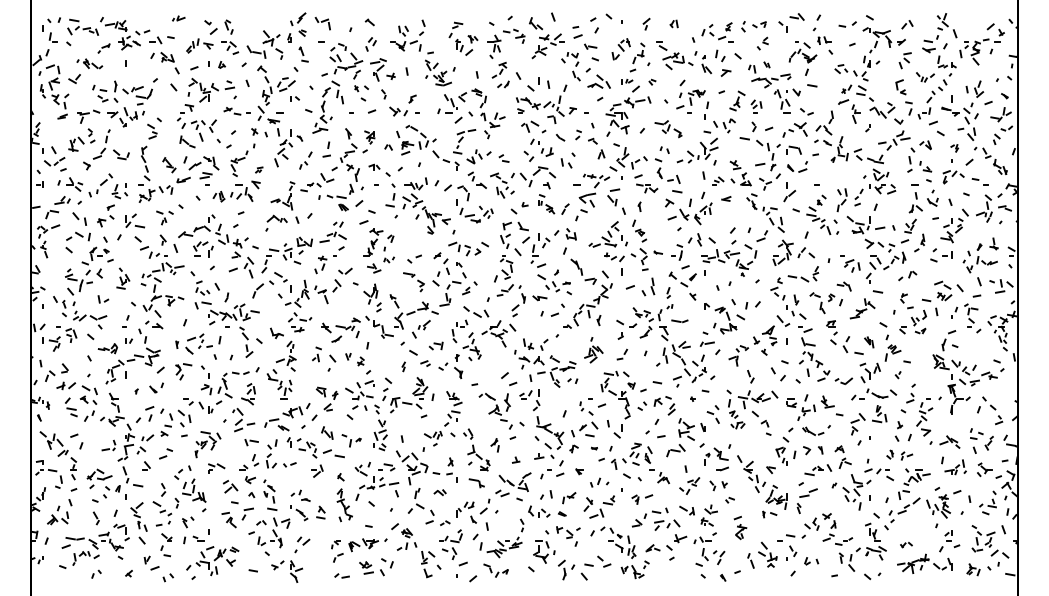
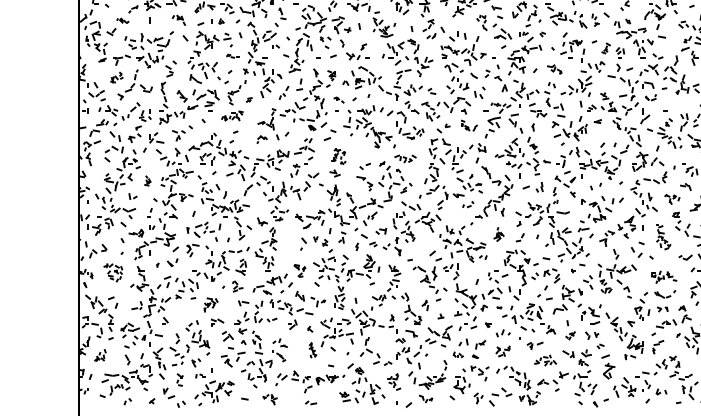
part: (723, 62) -> (595, 19), size x0.6
part: (89, 63) -> (122, 20), size x0.6
part: (164, 63) -> (178, 20), size x0.6
part: (570, 66) -> (481, 22), size x0.7
part: (737, 100) -> (606, 48), size x0.7
part: (236, 111) -> (232, 56), size x0.6
part: (668, 129) -> (554, 69), size x0.7
part: (81, 139) -> (116, 77), size x0.6
part: (797, 166) -> (650, 97), size x0.7
part: (379, 169) -> (339, 99), size x0.6
part: (236, 191) -> (232, 116), size x0.6
part: (553, 204) -> (468, 125), size x0.7
part: (276, 222) -> (262, 139), size x0.6
part: (378, 245) -> (338, 156), size x0.6
part: (468, 248) -> (405, 158), size x0.7
part: (123, 278) -> (147, 180), size x0.6
part: (648, 286) -> (539, 186), size x0.7
part: (825, 303) -> (671, 199), size x0.6
part: (552, 309) -> (468, 204), size x0.6
part: (593, 350) -> (498, 234), size x0.7
part: (814, 353) -> (663, 236), size x0.6
part: (316, 354) -> (342, 237), moved
part: (326, 398) -> (299, 270), size x0.7
part: (76, 401) -> (112, 272), size x0.6
part: (814, 407) -> (663, 277), size x0.6
part: (243, 419) -> (237, 286), size x0.6
part: (207, 444) -> (210, 304), size x0.7
part: (813, 450) -> (662, 309), size x0.7
part: (165, 453) -> (179, 311), removed
part: (689, 485) -> (570, 335), size x0.6
part: (439, 492) -> (400, 340), moved
part: (806, 501) -> (657, 347), size x0.7
part: (344, 505) -> (312, 350), size x0.6
part: (599, 506) -> (503, 351), size x0.6
part: (539, 511) -> (458, 354), size x0.6
part: (59, 512) -> (100, 355), size x0.6
part: (320, 512) -> (294, 375), moved
part: (656, 518) -> (545, 360), size x0.6
part: (740, 528) -> (608, 367), size x1.4
part: (193, 539) -> (200, 375), size x0.6
part: (166, 545) -> (180, 380), size x0.7
part: (453, 547) -> (394, 381), size x0.6
part: (376, 567) -> (352, 396), moved
part: (566, 569) -> (478, 398), size x0.7
part: (495, 570) -> (425, 398), size x0.7
part: (286, 571) -> (269, 399), size x0.6

